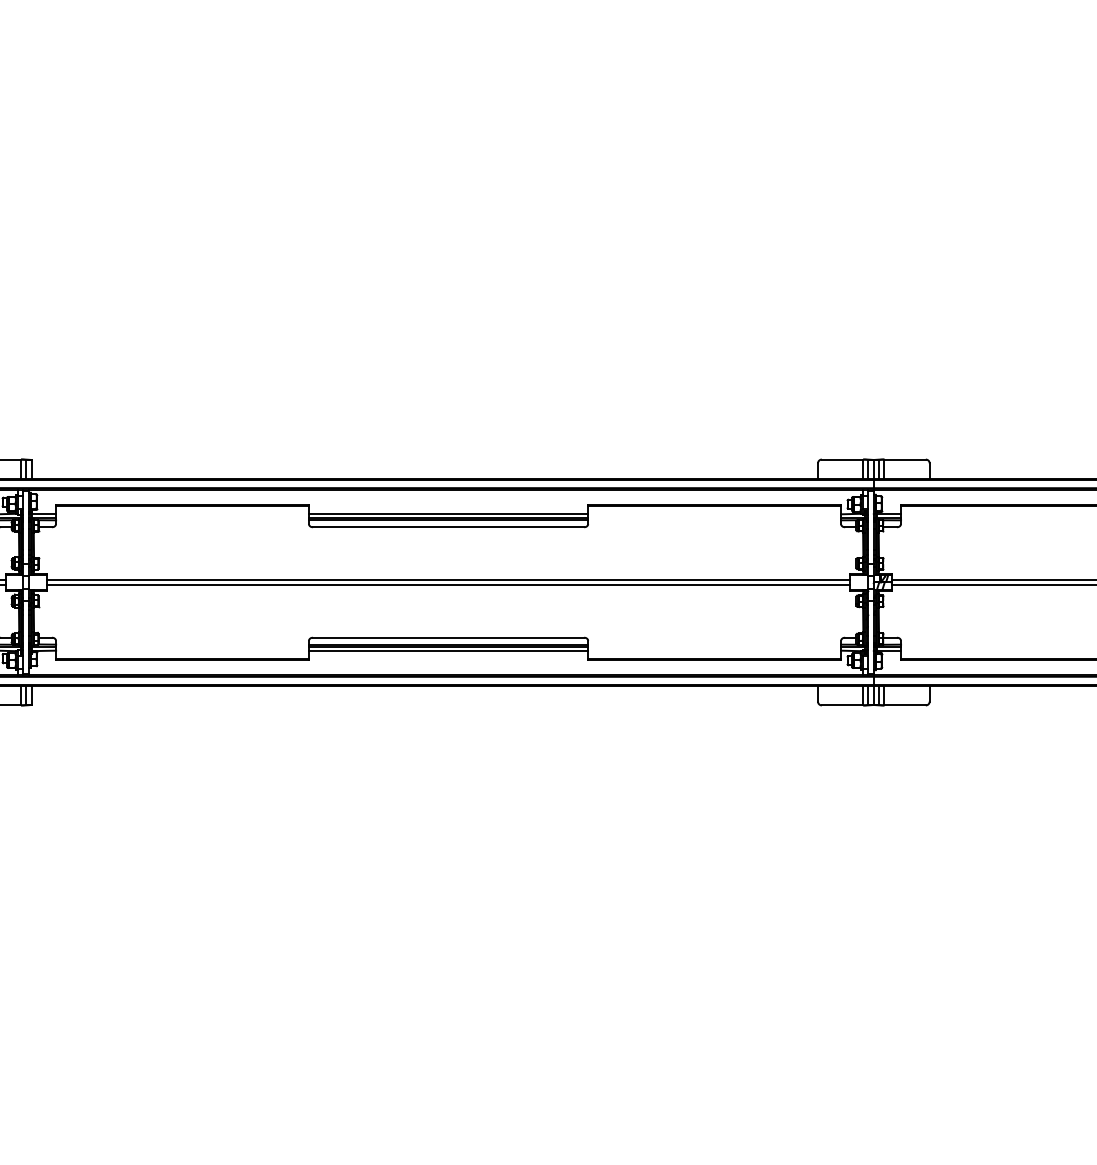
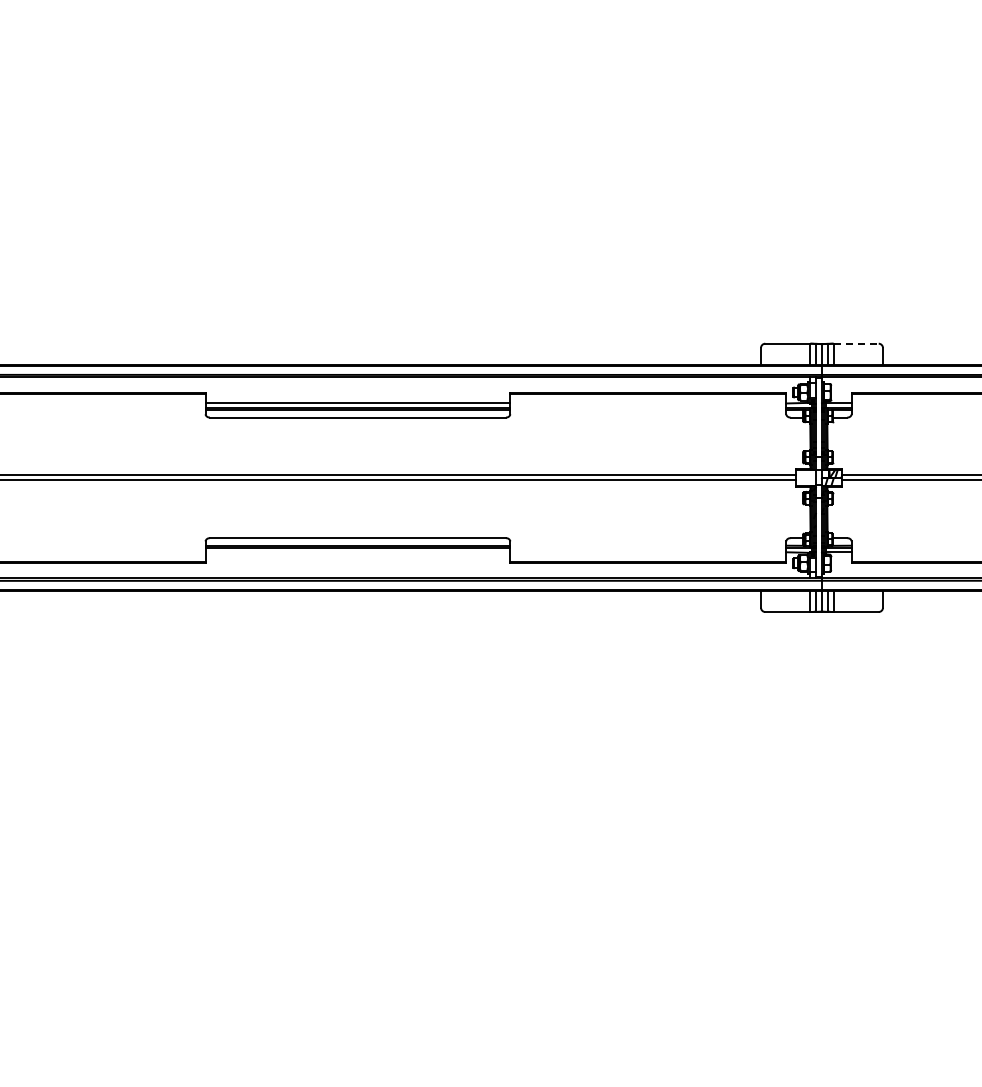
line: (905, 459) -> (856, 343), solid -> dashed
line: (448, 650) -> (357, 552), removed

